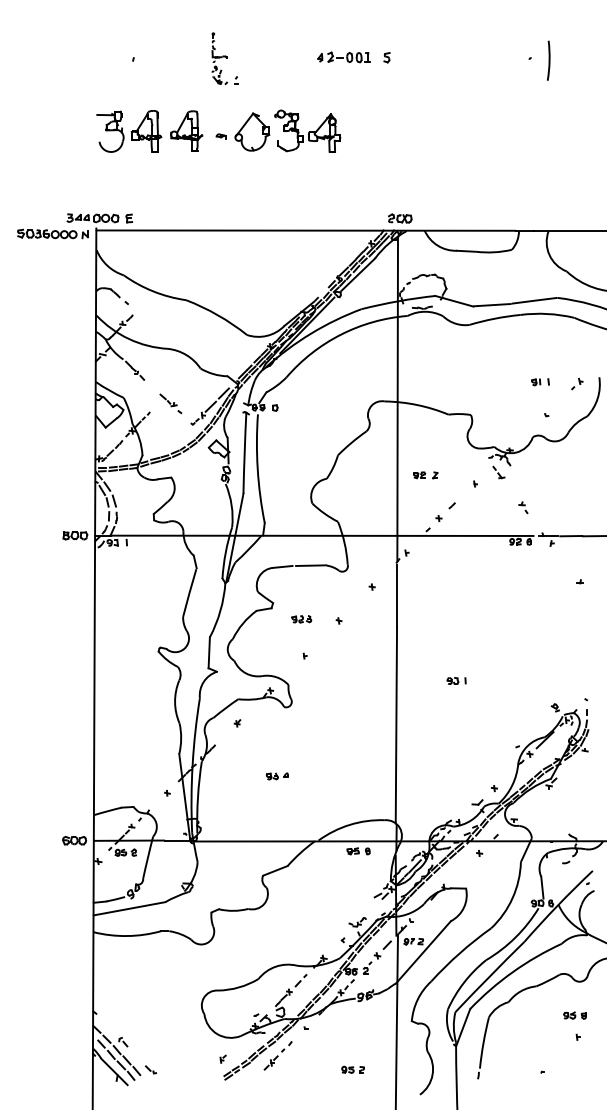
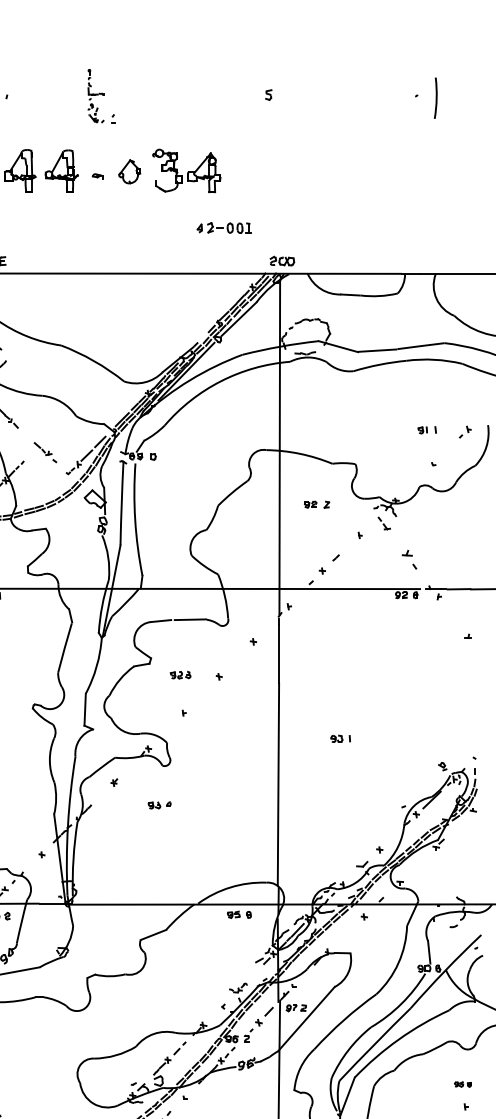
part: (343, 57) -> (223, 228), moved
part: (252, 131) -> (129, 171), size x0.6
part: (425, 475) -> (316, 504), moved
part: (523, 507) -> (409, 559), size x1.6
part: (276, 776) -> (158, 805), moved
part: (574, 1015) -> (462, 1084), size x0.7

